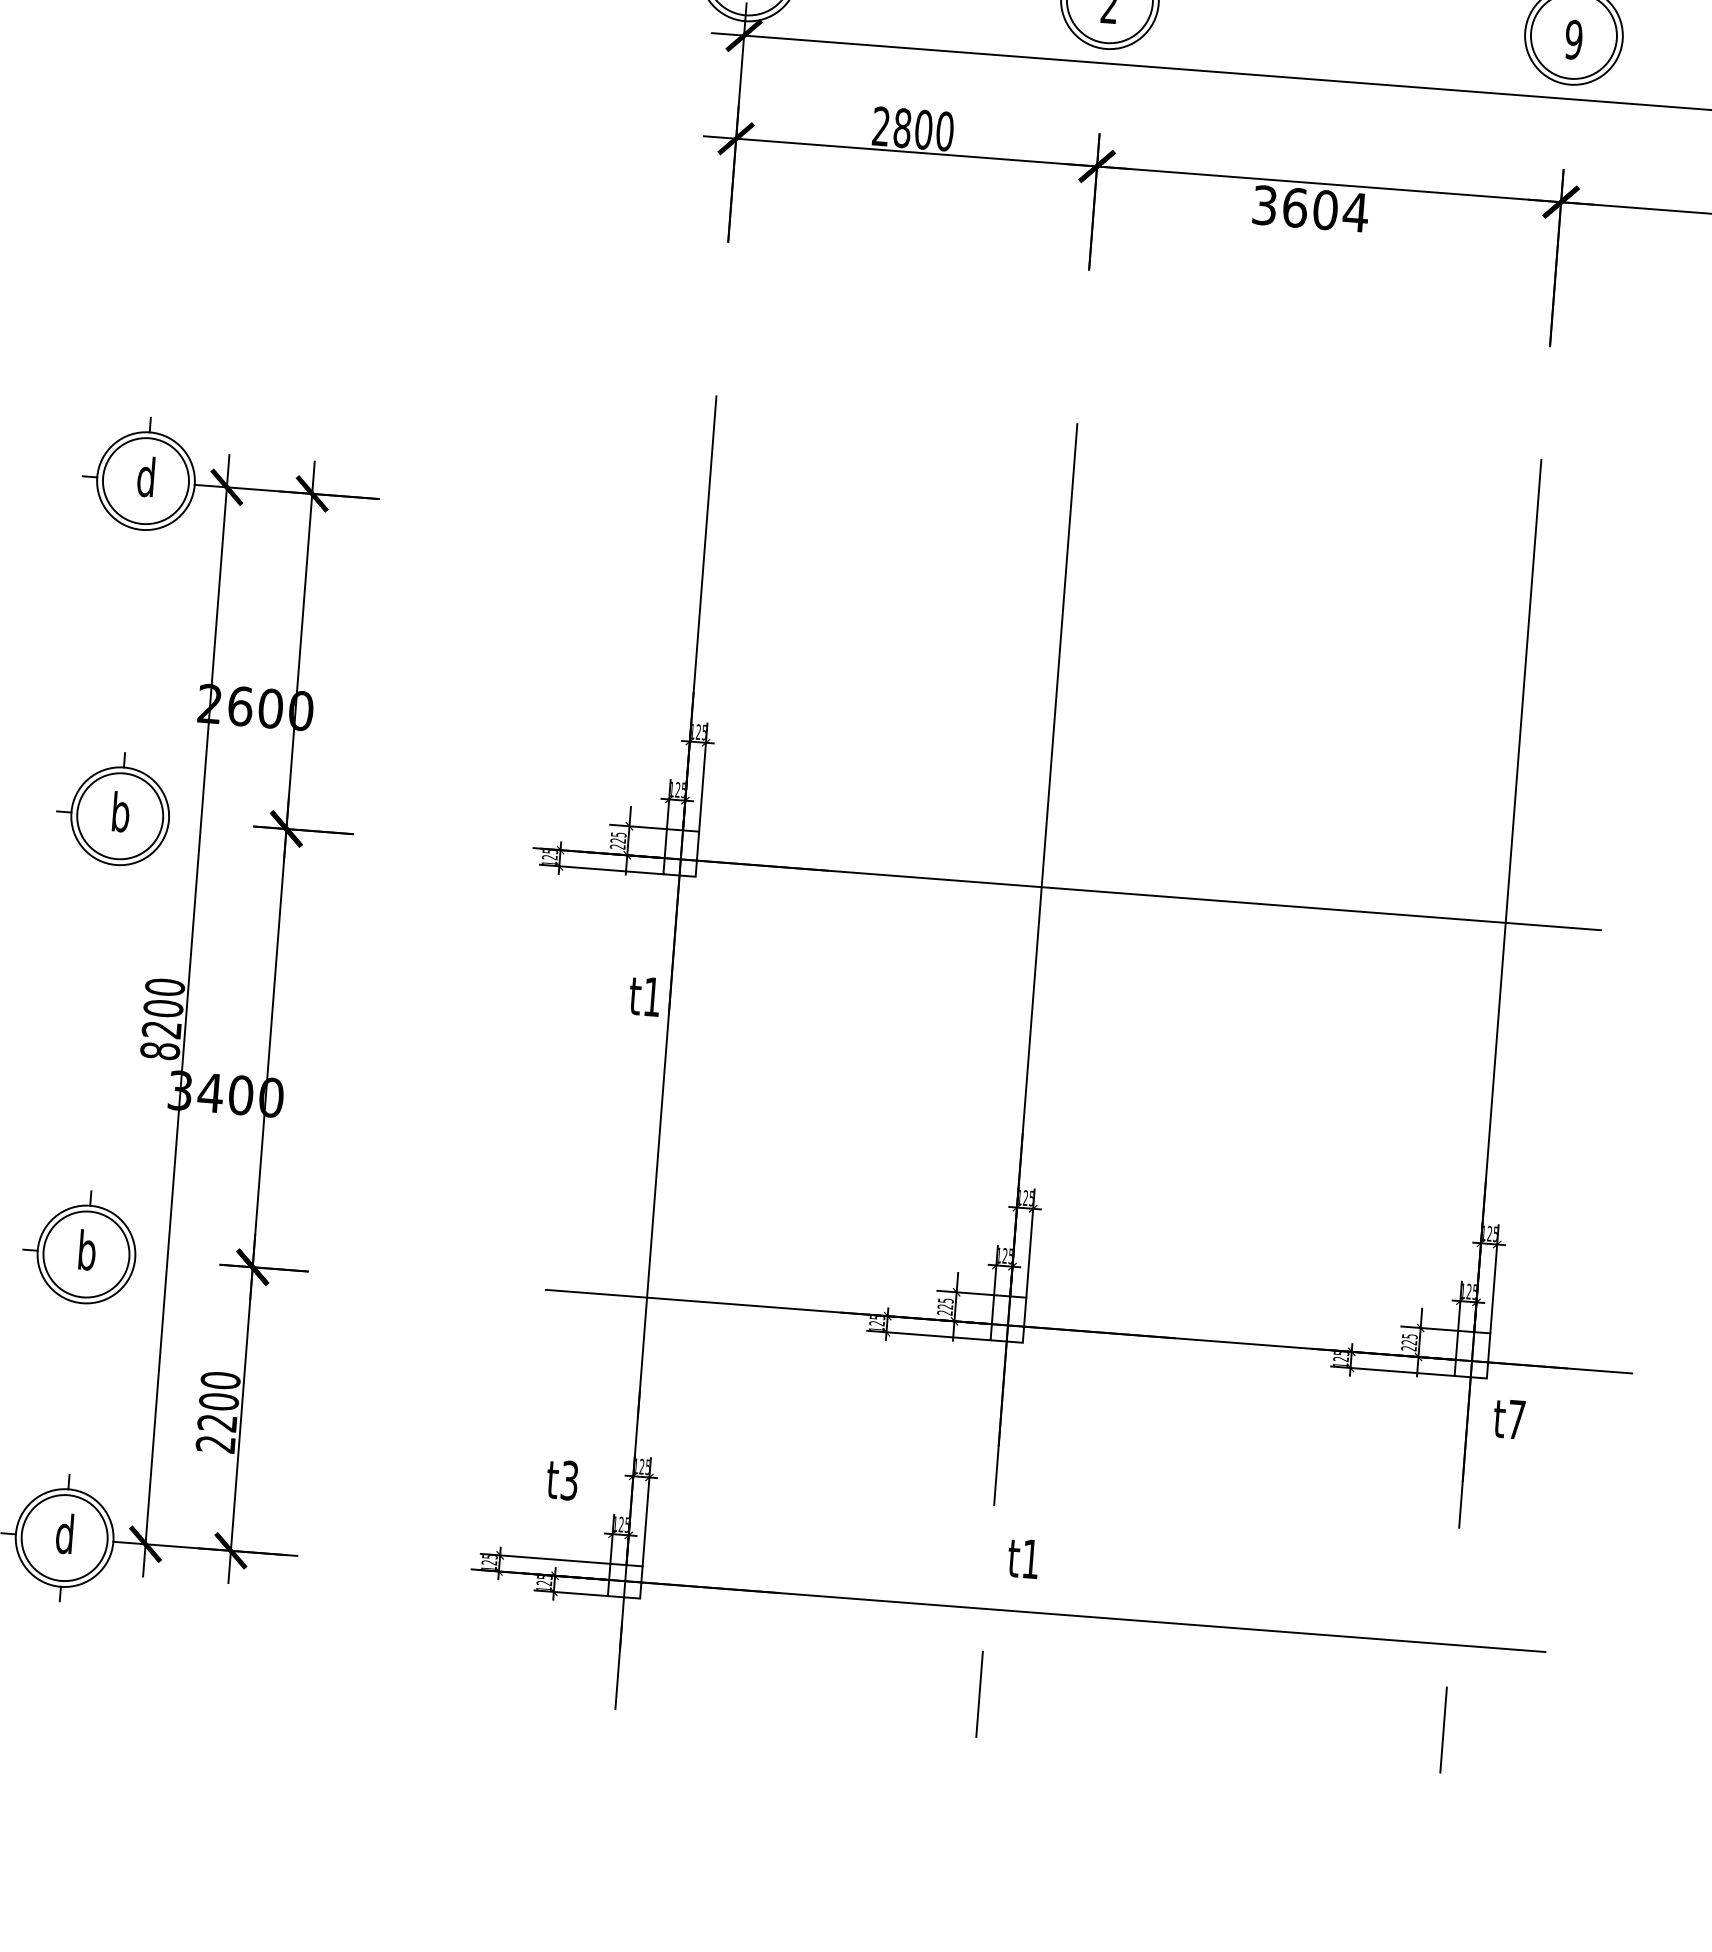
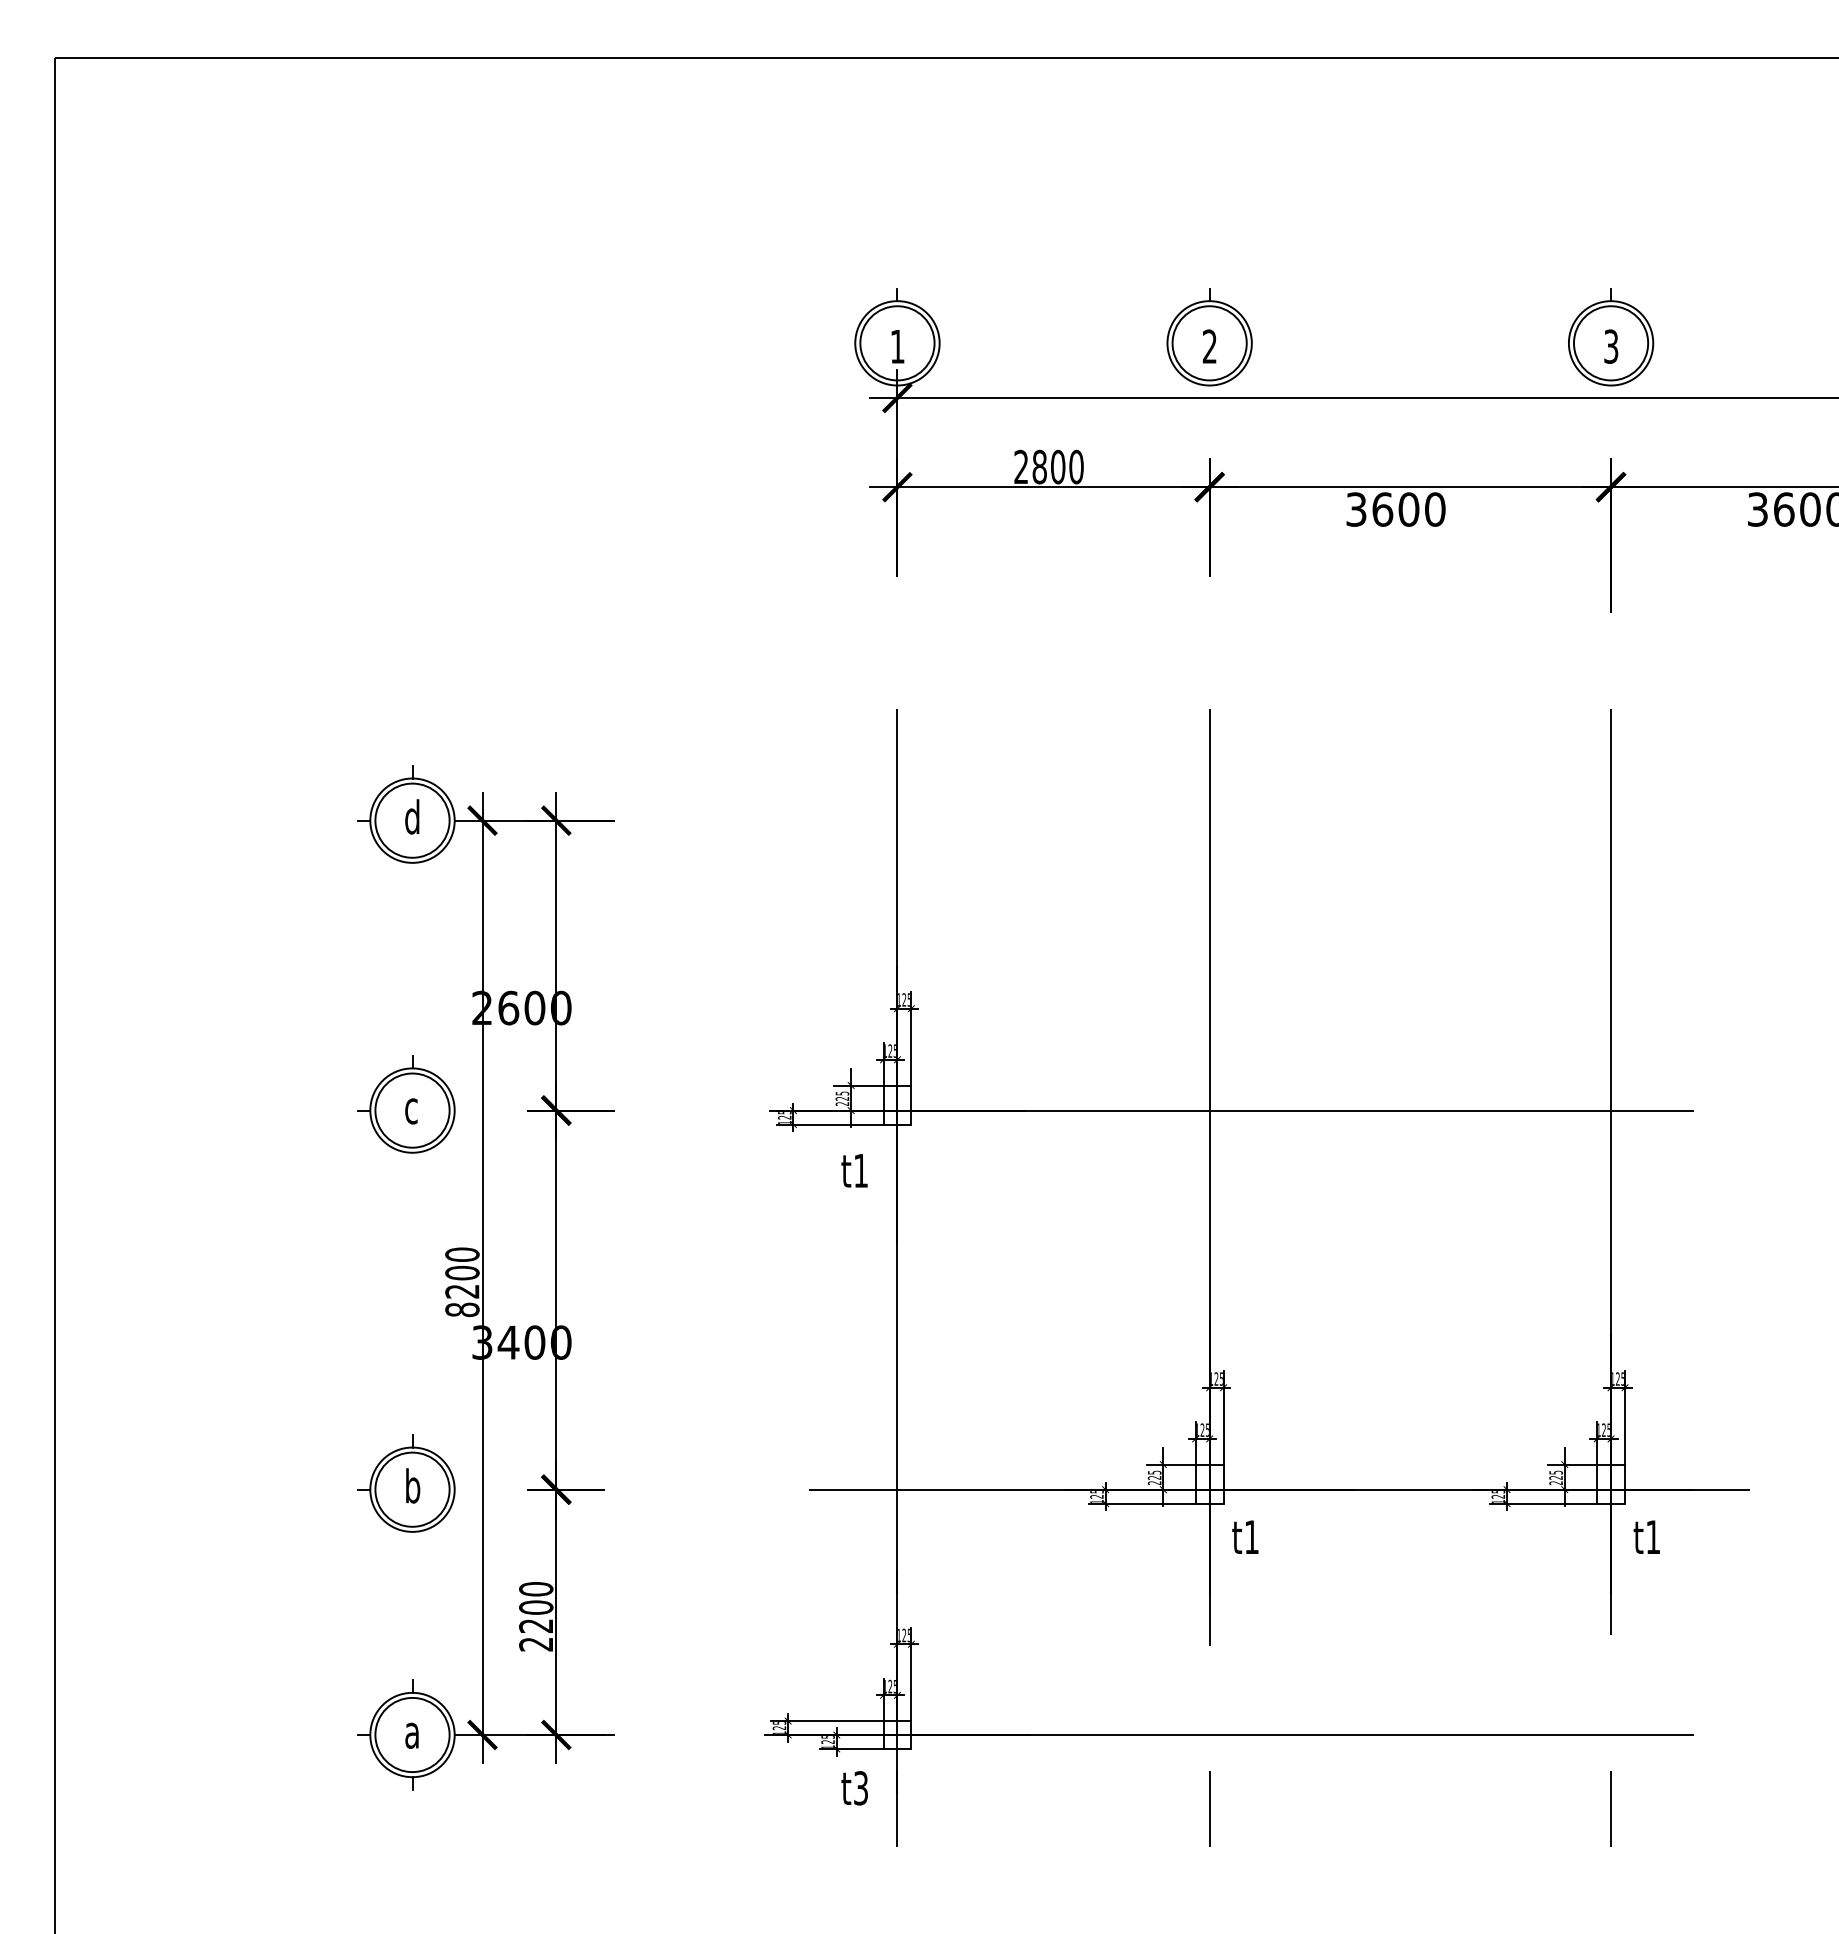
text: (1574, 39) -> (1611, 346), 9 -> 3
text: (1356, 212) -> (1435, 509), 3604 -> 3600
text: (120, 811) -> (412, 1106), b -> c
text: (644, 996) -> (854, 1170), moved
text: (1516, 1418) -> (1653, 1536), t7 -> t1
text: (562, 1480) -> (854, 1788), moved
text: (65, 1532) -> (412, 1730), d -> a
text: (1023, 1557) -> (1245, 1536), moved

